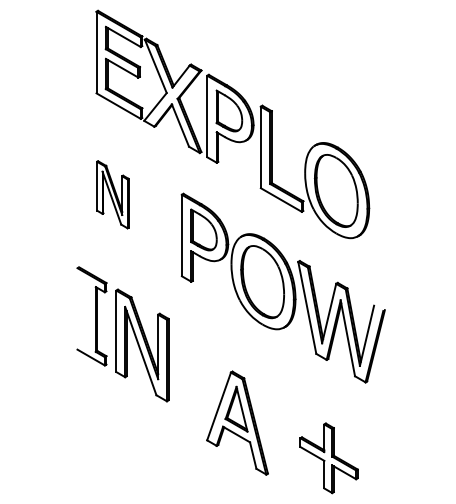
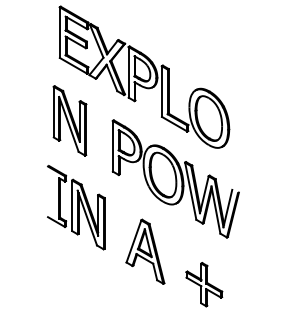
part: (112, 194) -> (69, 120), size x1.67
part: (237, 422) -> (145, 251), moved

